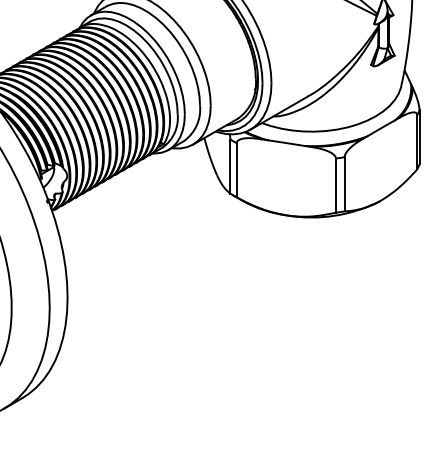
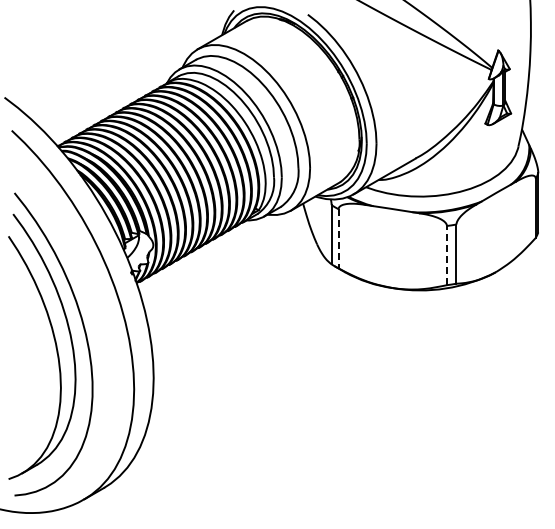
line: (236, 169) -> (338, 238), solid -> dashed
line: (335, 185) -> (446, 255), solid -> dashed

